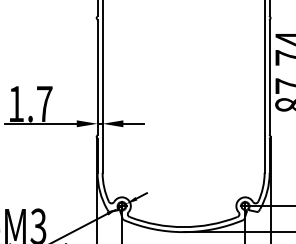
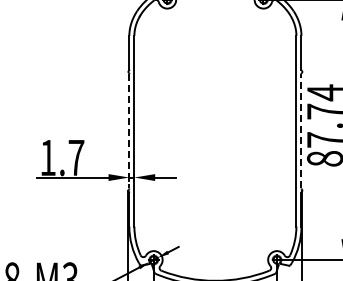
line: (269, 76) -> (301, 130), solid -> dashed
line: (97, 77) -> (129, 131), solid -> dashed

